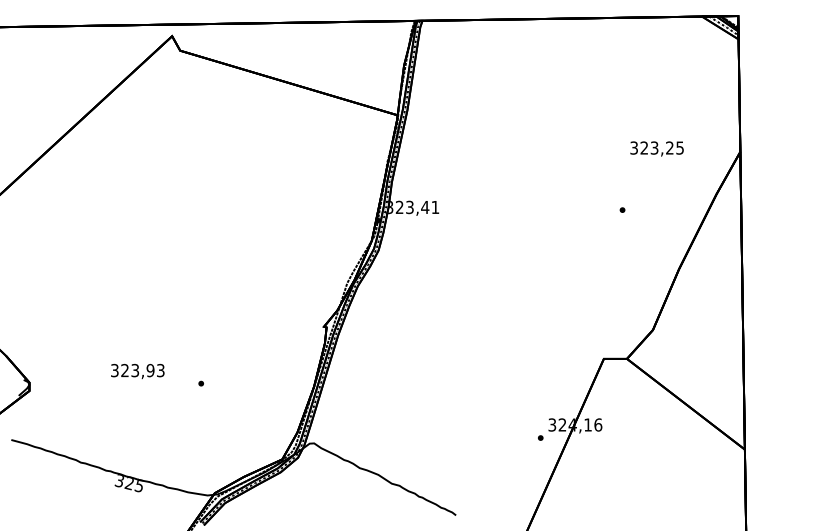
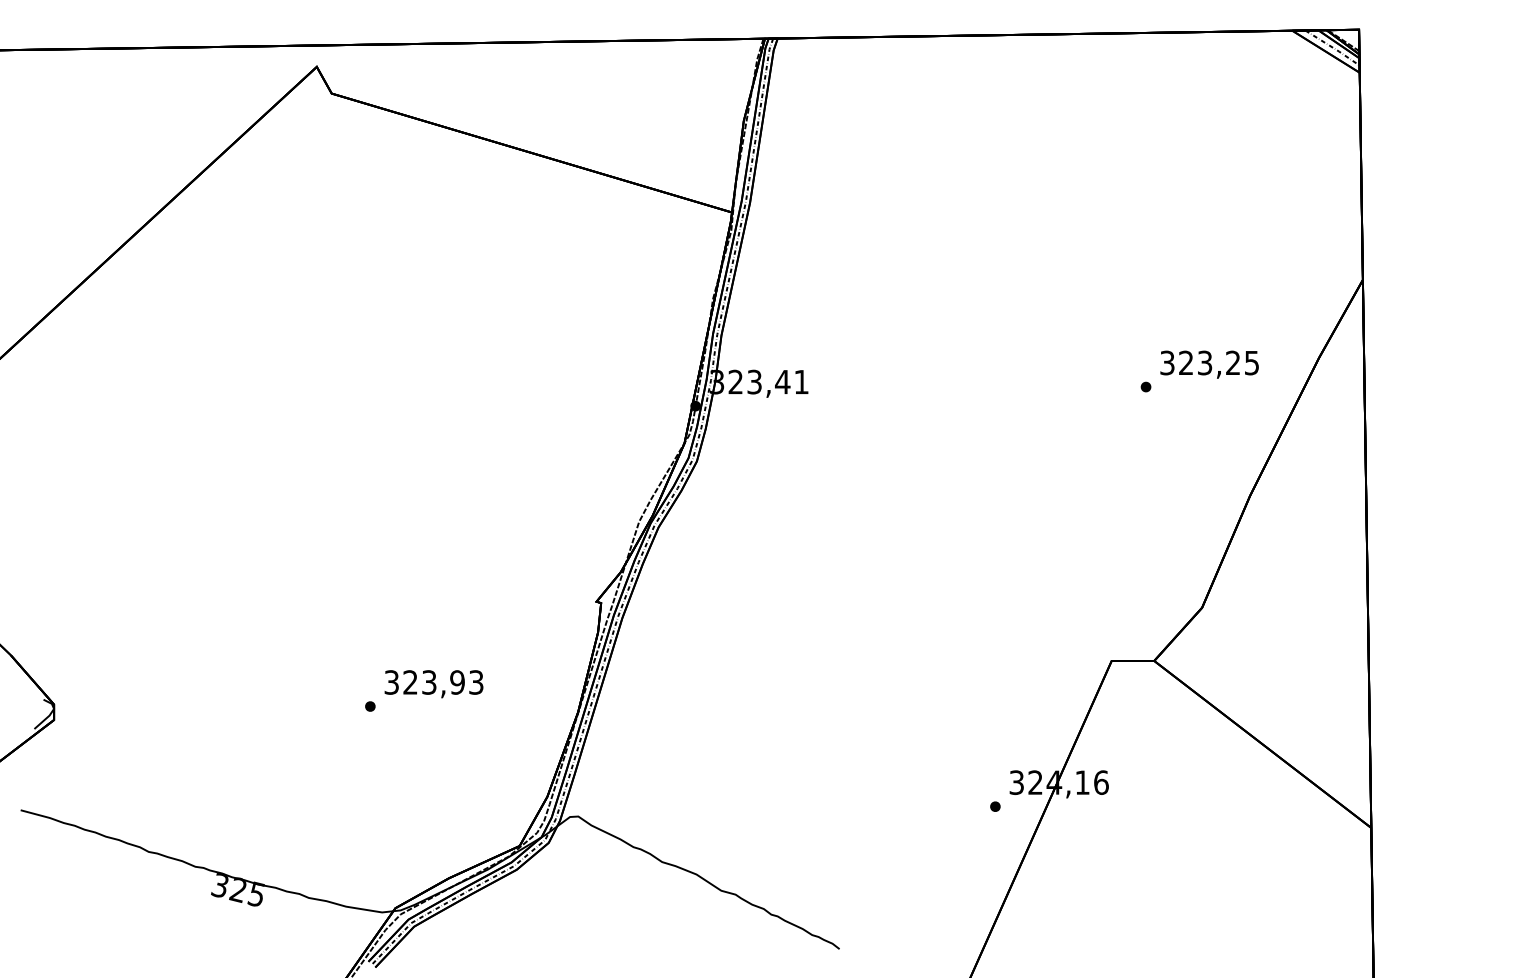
text: (656, 148) -> (1208, 363), moved
text: (137, 371) -> (433, 684), moved

